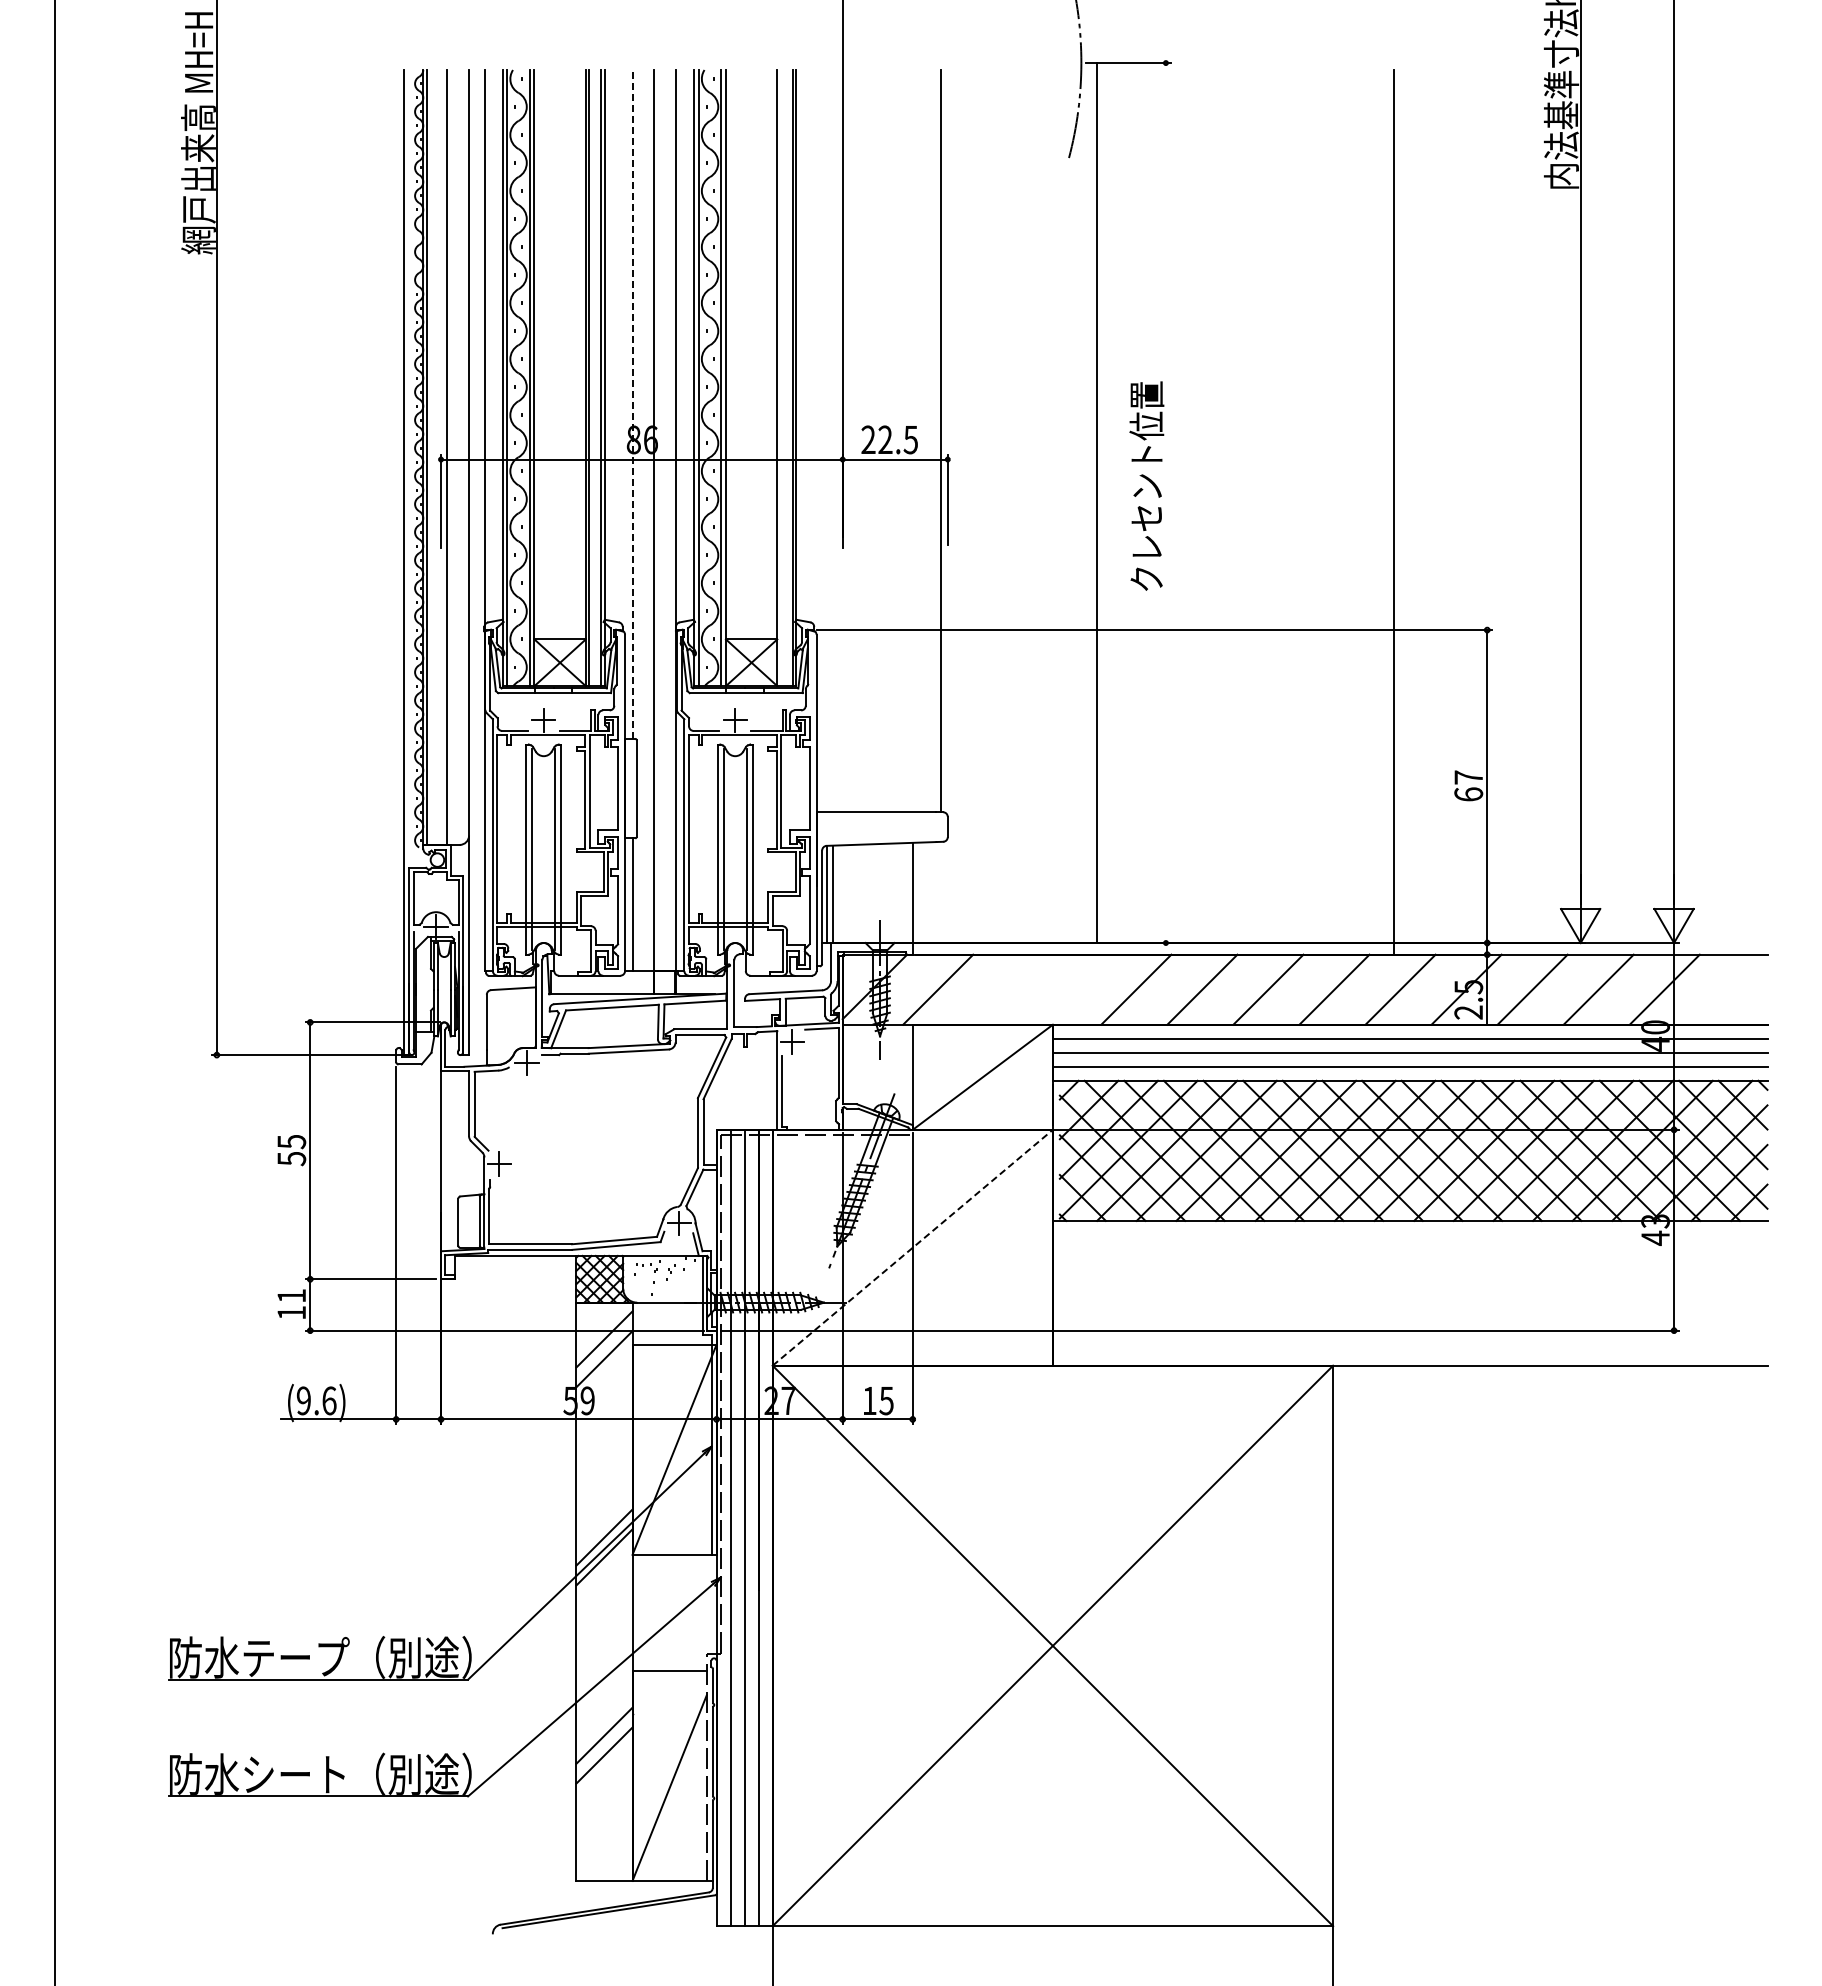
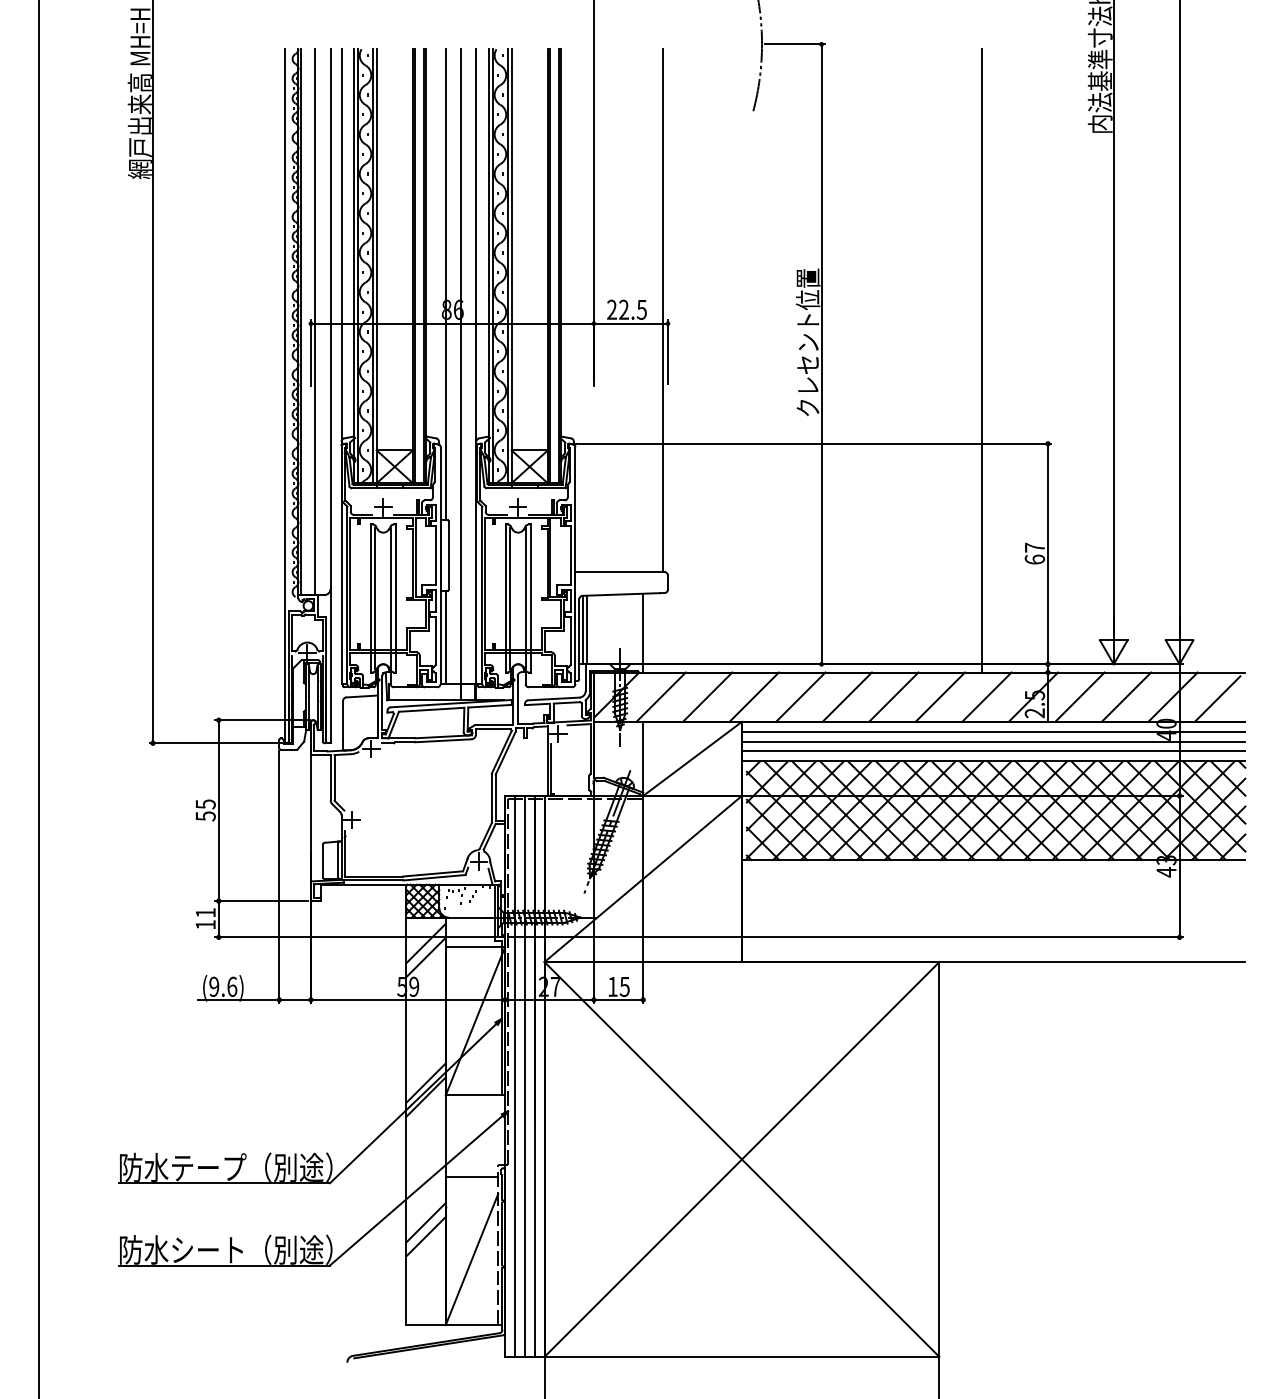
line: (780, 378) -> (550, 266), added
line: (633, 403) -> (446, 284), dashed -> solid
line: (1096, 503) -> (821, 354), moved
line: (1004, 989) -> (707, 697), added
line: (1070, 989) -> (754, 697), added
line: (1727, 992) -> (1217, 699), added
line: (913, 1247) -> (643, 878), dashed -> solid

